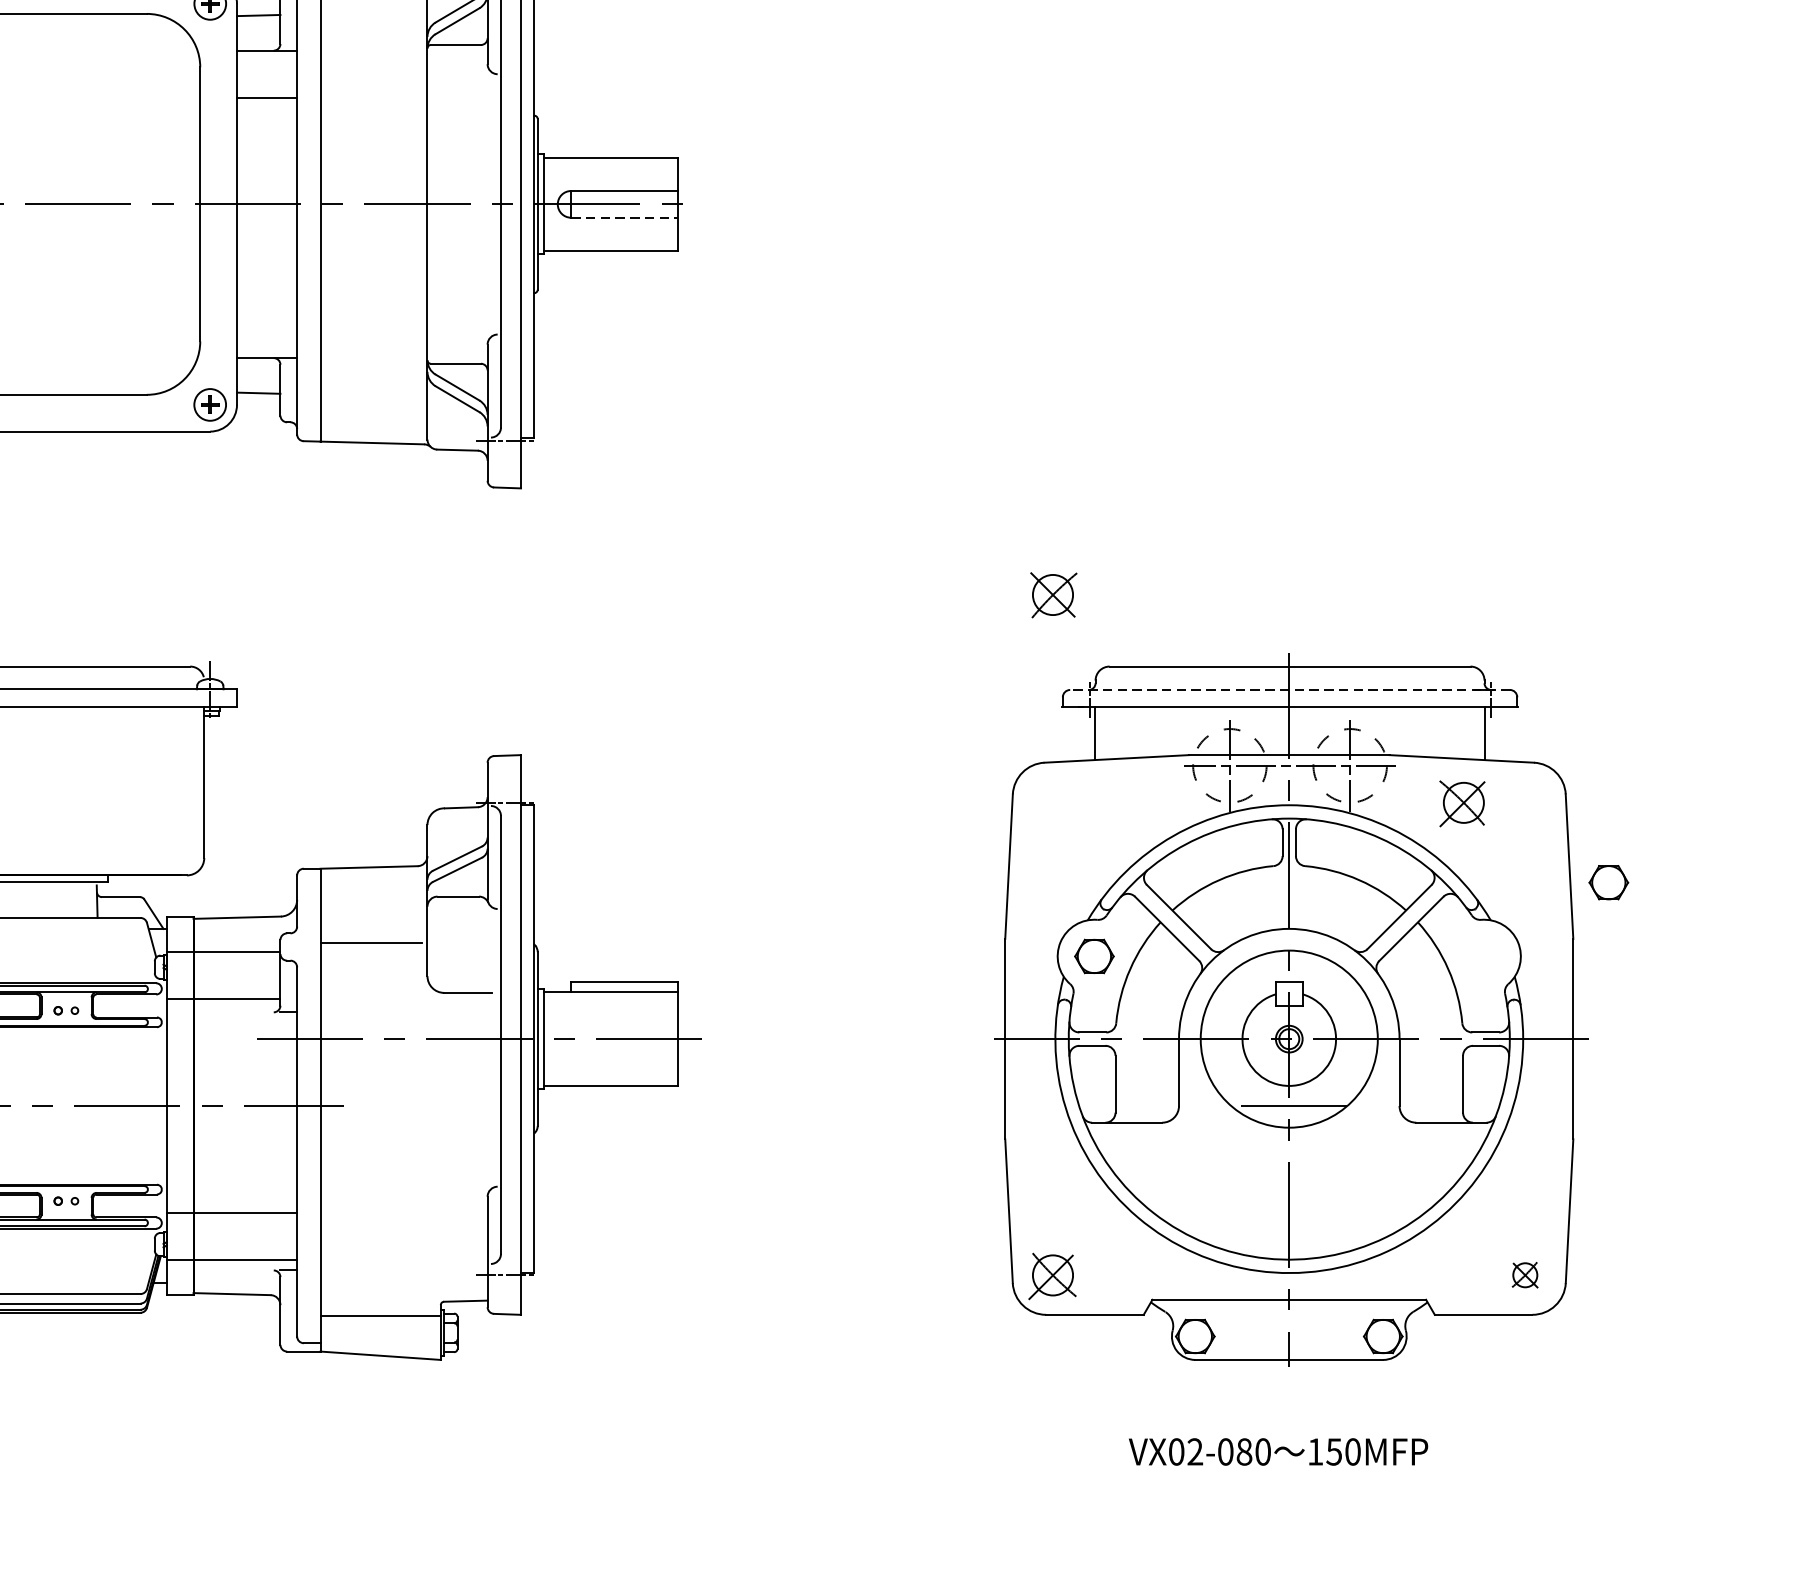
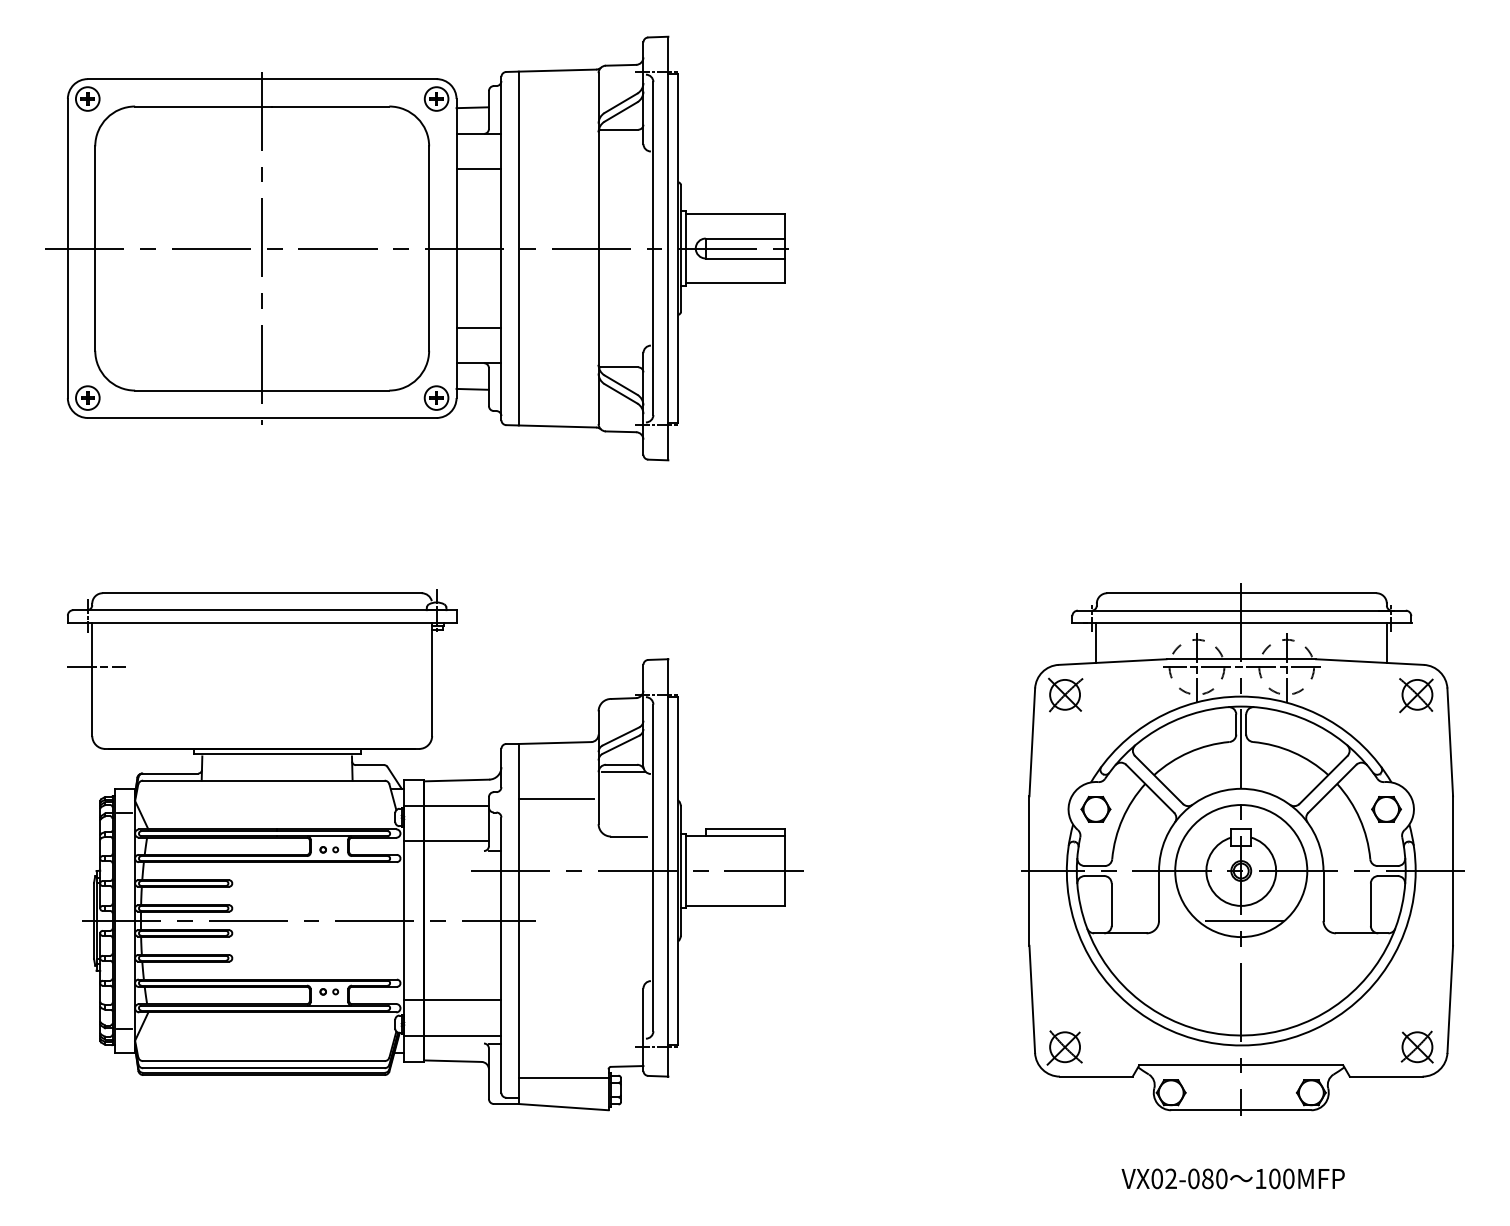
line: (624, 217) -> (745, 258), dashed -> solid
line: (266, 311) -> (478, 328), added
part: (1053, 594) -> (1065, 694), moved
line: (1289, 689) -> (1241, 610), dashed -> solid
part: (1462, 803) -> (1416, 695), moved
part: (1608, 882) -> (1386, 809), moved
line: (460, 906) -> (623, 772), added
part: (1524, 1274) -> (1416, 1046), size x1.67
text: (1333, 1451) -> (1274, 1178), 150MFP -> 100MFP

